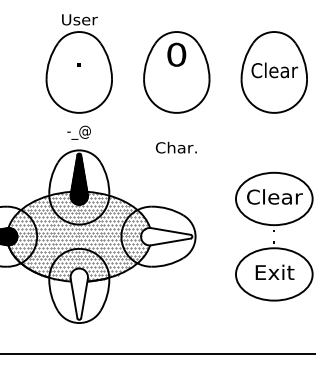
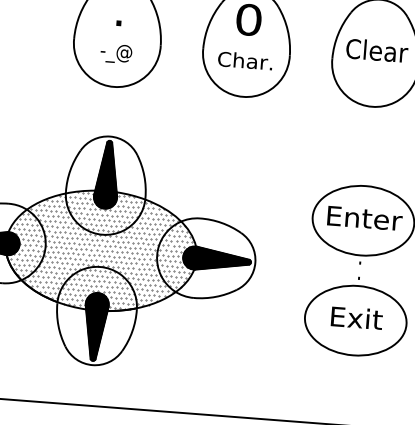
text: (78, 132) -> (115, 53), moved
text: (175, 147) -> (244, 60), moved
text: (275, 196) -> (365, 217), Clear -> Enter
hatch: (166, 236) -> (216, 259), added
hatch: (79, 293) -> (95, 326), added

